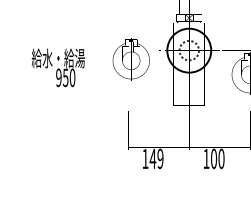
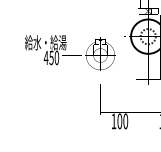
part: (130, 59) -> (99, 54), moved
text: (58, 77) -> (45, 57), 950 -> 450
text: (156, 158) -> (122, 121), 149 -> 100

